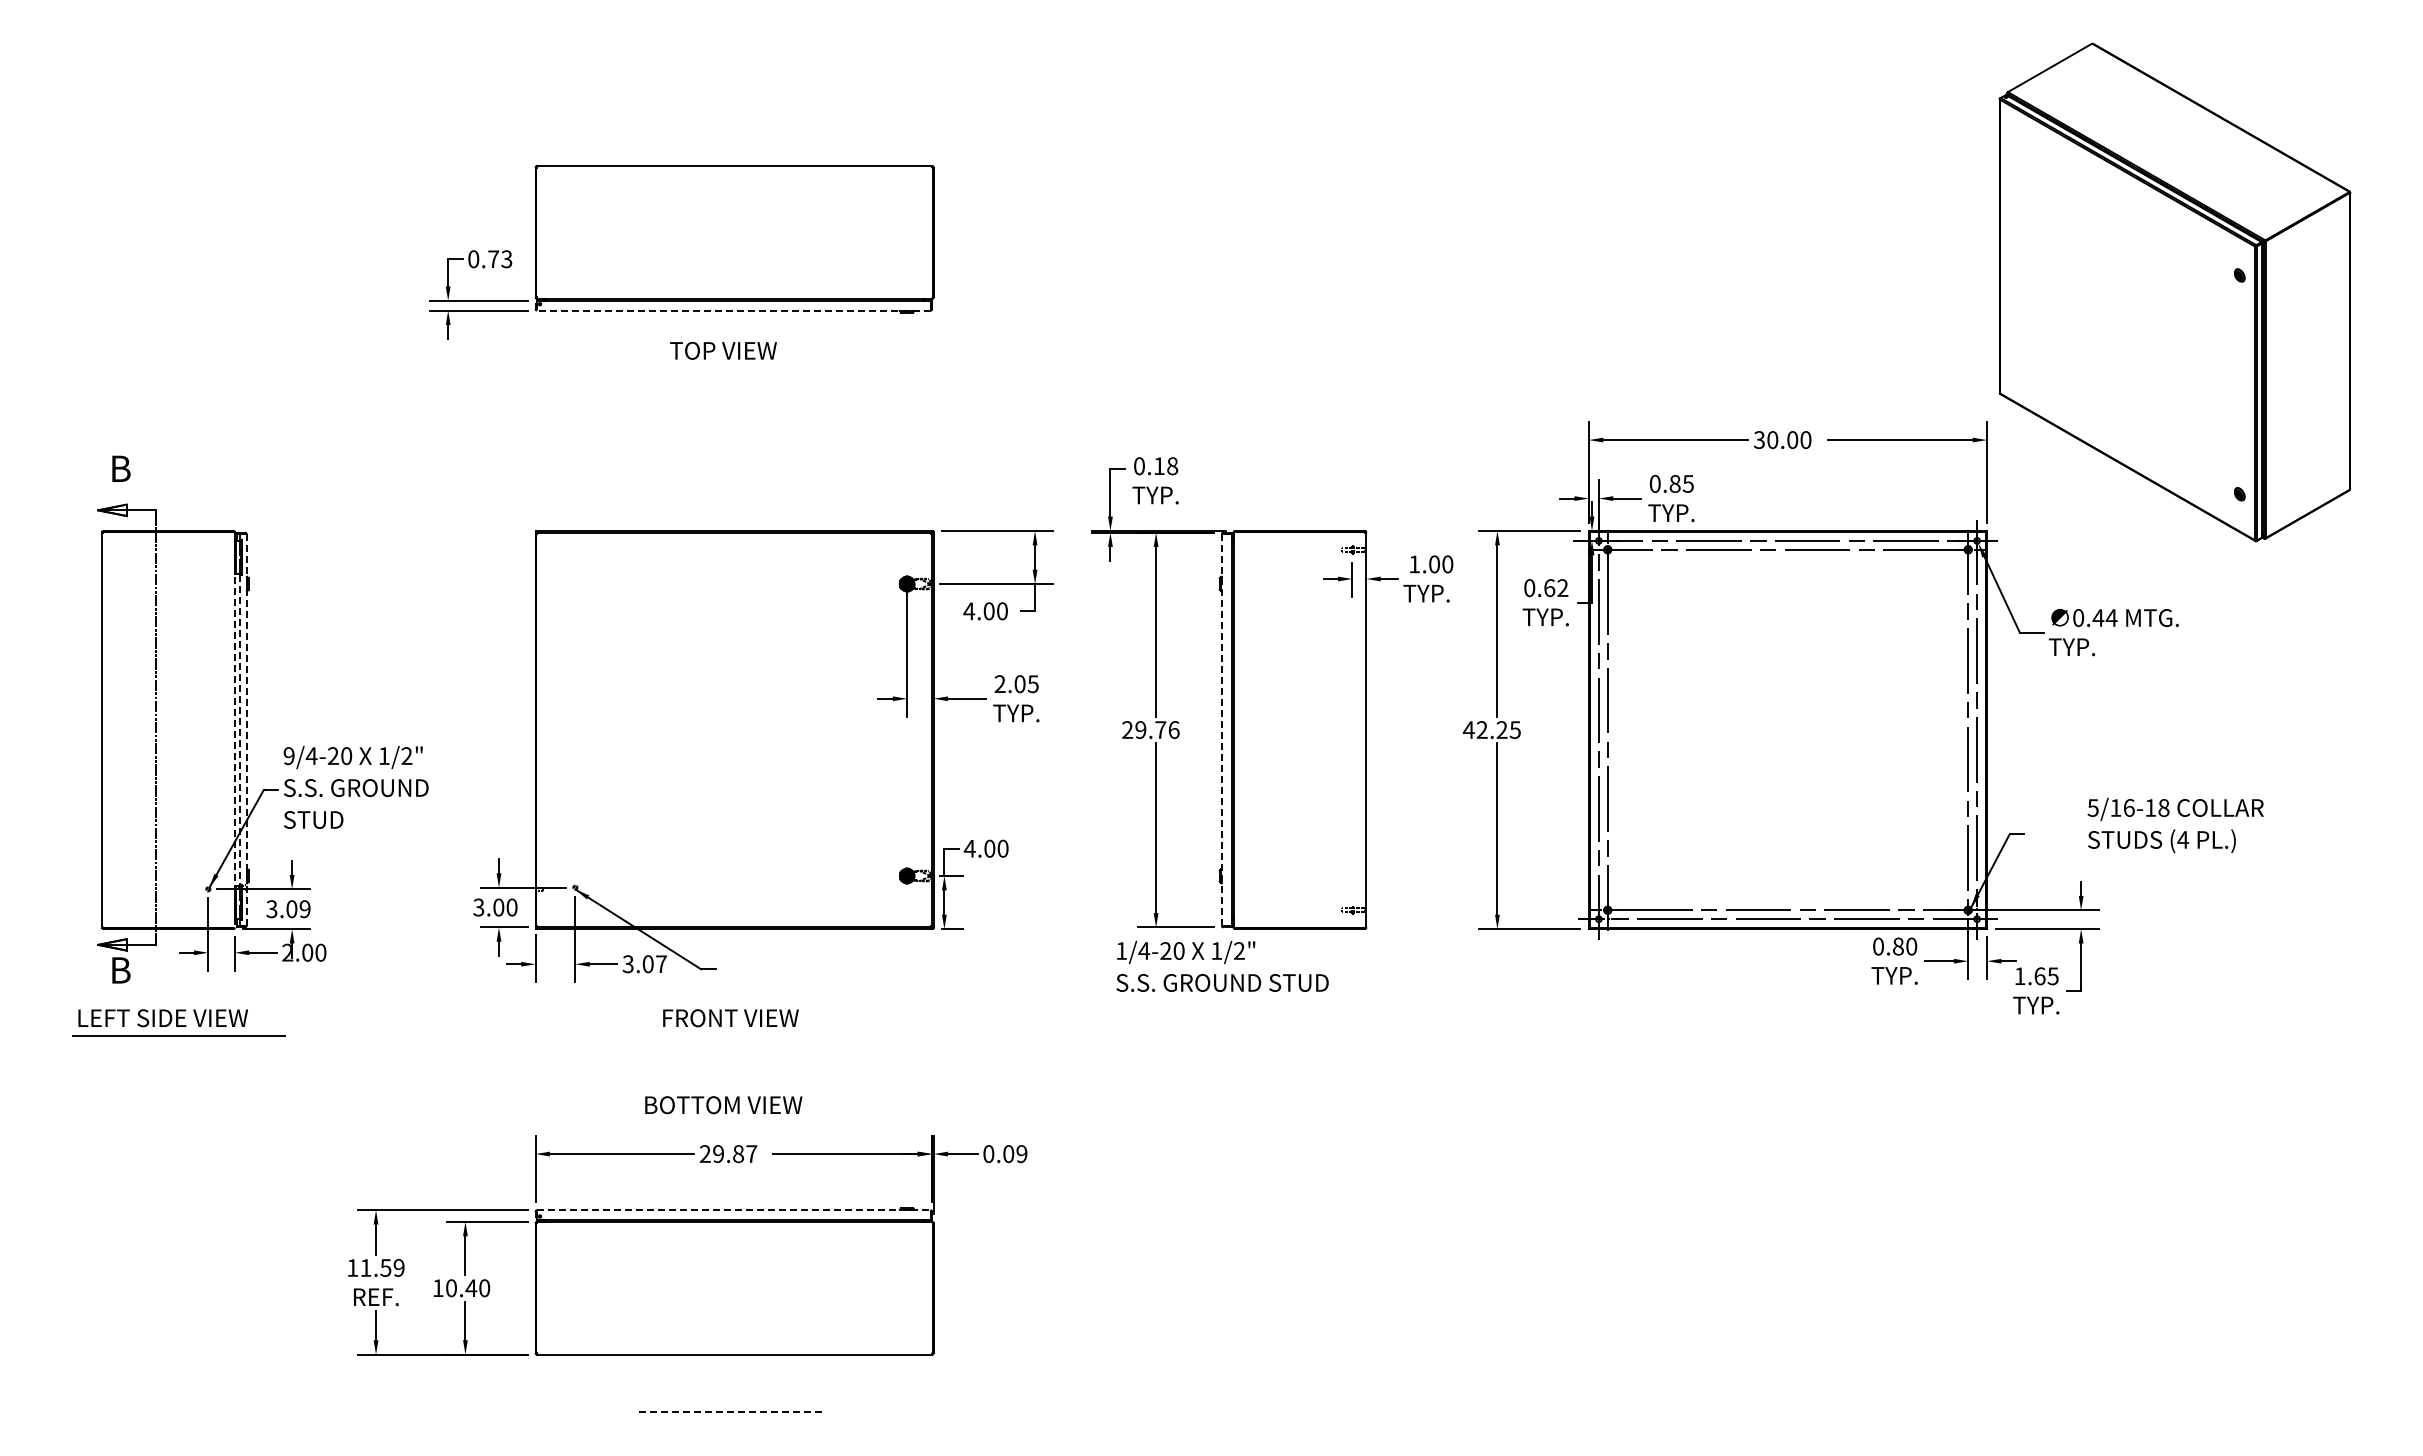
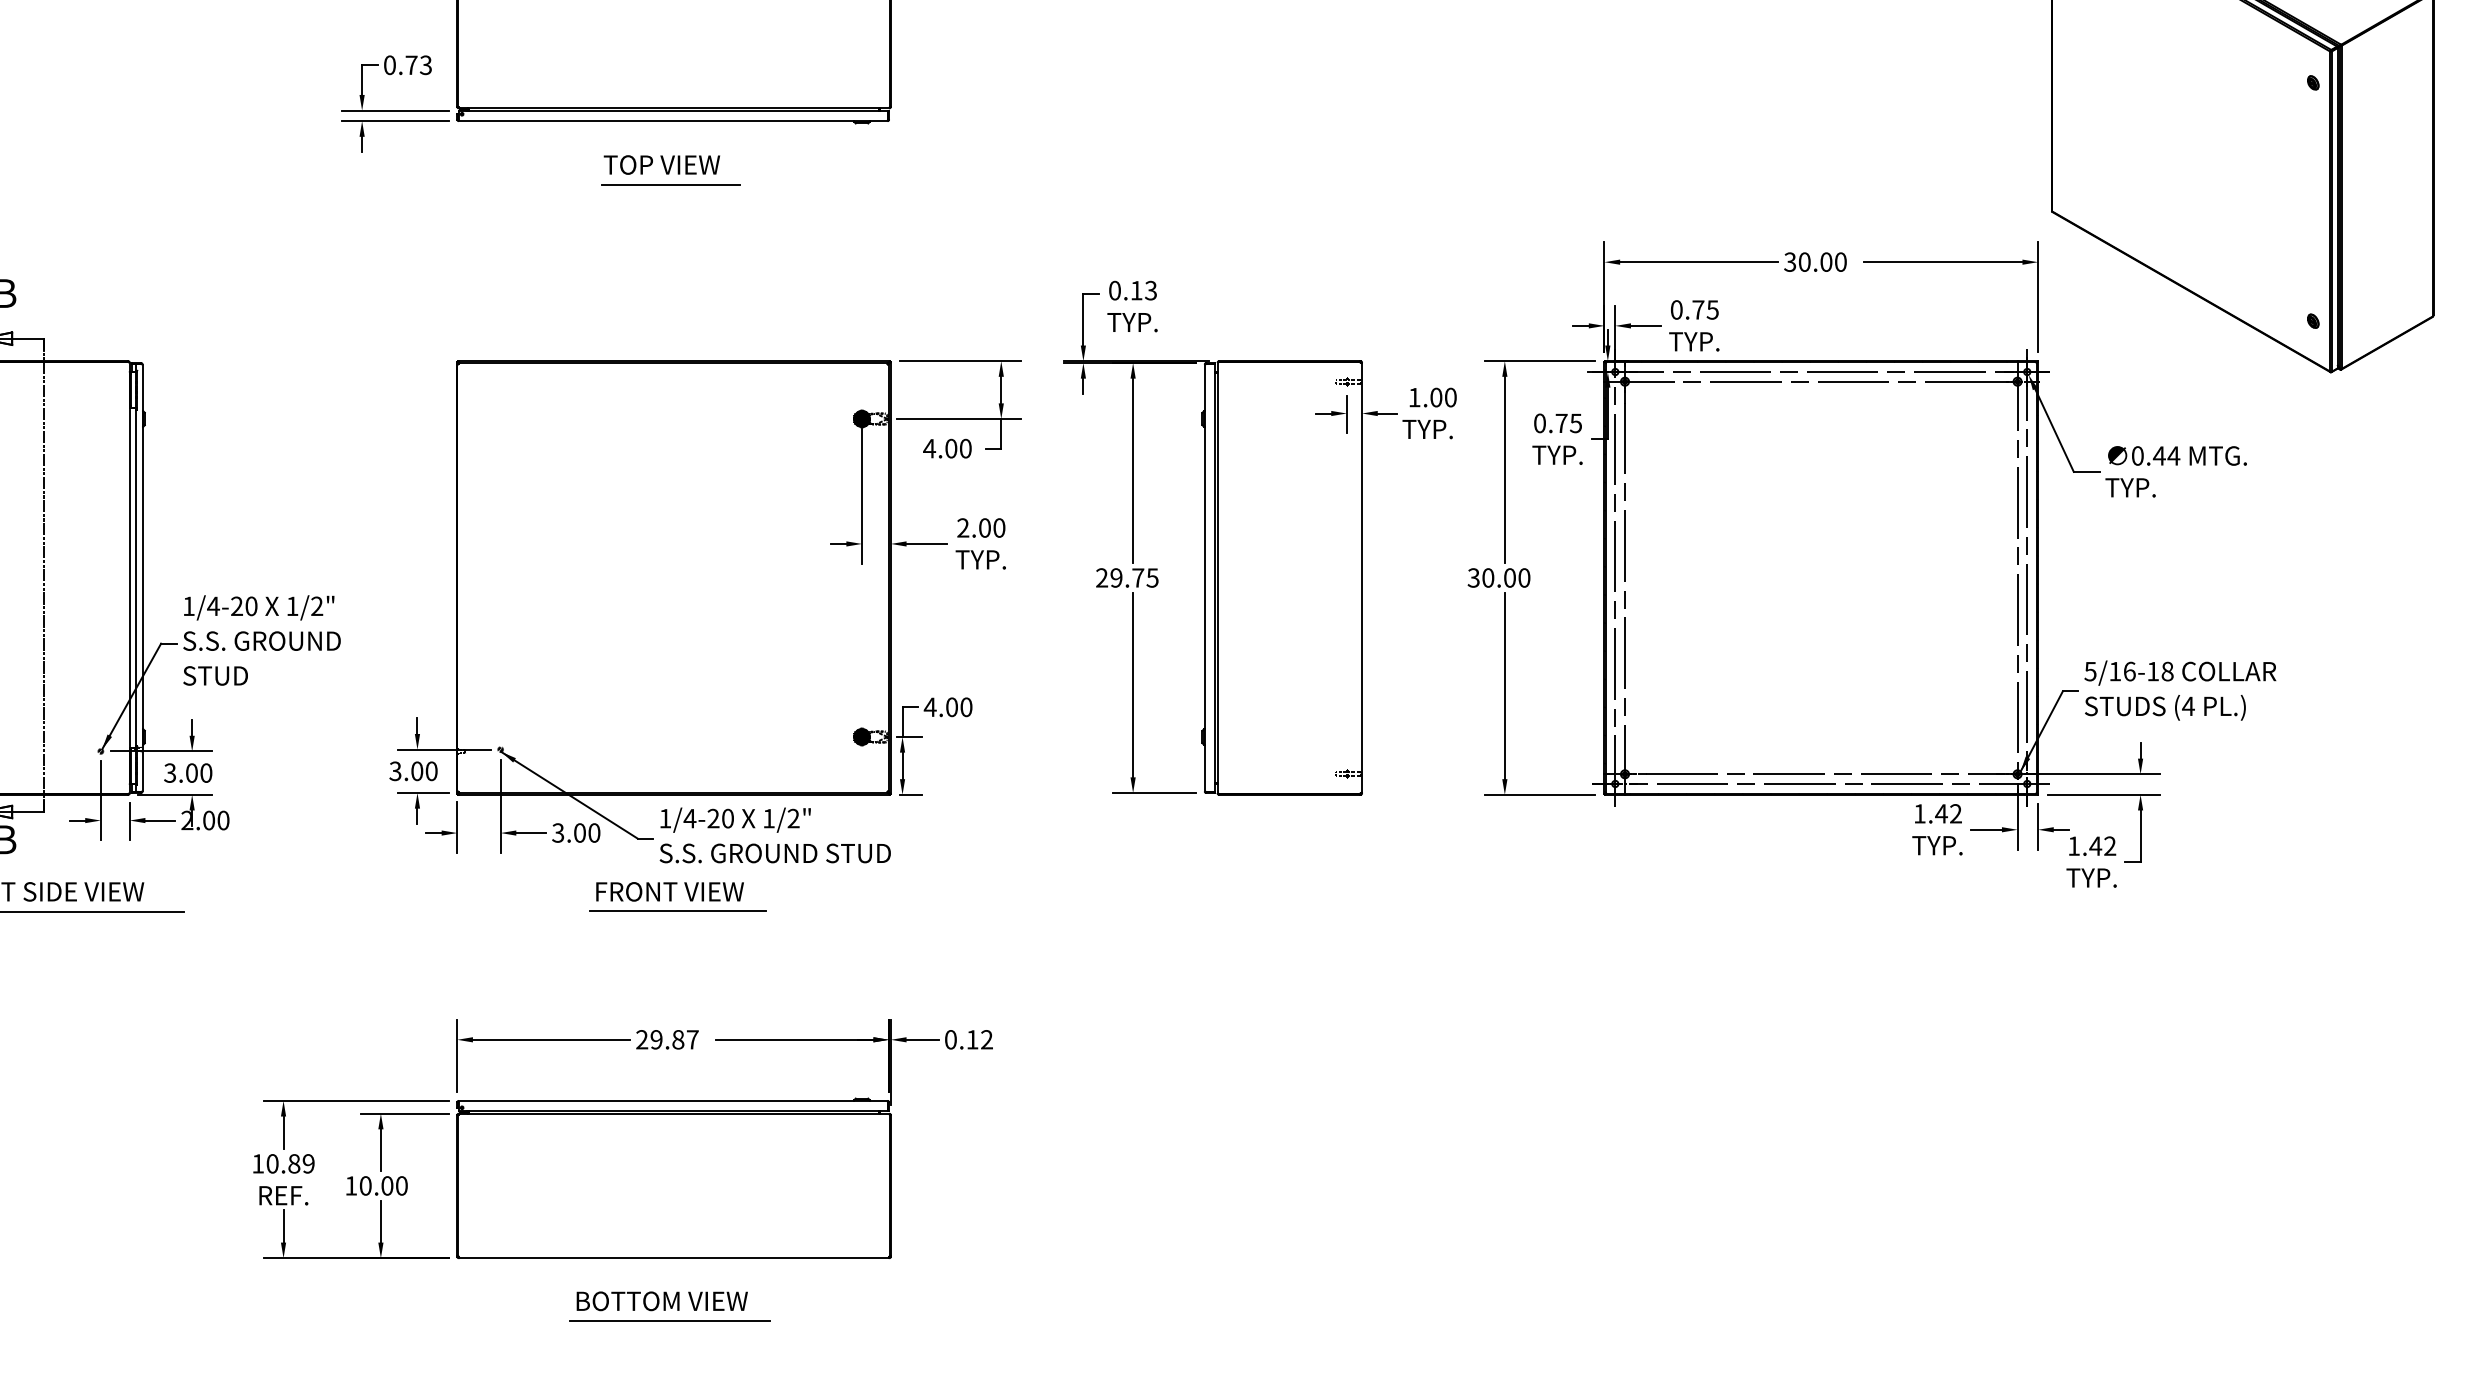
line: (733, 310) -> (672, 121), dashed -> solid
line: (731, 368) -> (670, 184), added
text: (1172, 465) -> (1150, 289), 0.18 -> 0.13
text: (1674, 483) -> (1697, 309), 0.85 -> 0.75
text: (1556, 588) -> (1569, 423), 0.62 -> 0.75
text: (1032, 683) -> (998, 527), 2.05 -> 2.00
text: (1173, 729) -> (1152, 577), 29.76 -> 29.75
line: (1221, 729) -> (1204, 577), dashed -> solid
line: (234, 730) -> (129, 578), dashed -> solid
line: (240, 730) -> (135, 578), dashed -> solid
line: (246, 730) -> (142, 578), dashed -> solid
text: (1491, 730) -> (1498, 578), 42.25 -> 30.00
text: (288, 756) -> (188, 606), 9/4-20 -> 1/4-20
text: (2175, 825) -> (2180, 690), moved
text: (304, 909) -> (205, 773), 3.09 -> 3.00
text: (1895, 946) -> (1938, 813), 0.80 -> 1.42
text: (661, 964) -> (594, 833), 3.07 -> 3.00
text: (1222, 965) -> (775, 834), moved
text: (2046, 976) -> (2102, 846), 1.65 -> 1.42
line: (737, 1036) -> (677, 911), added
text: (723, 1105) -> (661, 1301), moved
text: (1015, 1154) -> (979, 1040), 0.09 -> 0.12
line: (733, 1210) -> (672, 1101), dashed -> solid
text: (375, 1267) -> (282, 1163), 11.59 -> 10.89
text: (471, 1288) -> (387, 1186), 10.40 -> 10.00
line: (731, 1412) -> (670, 1321), dashed -> solid

